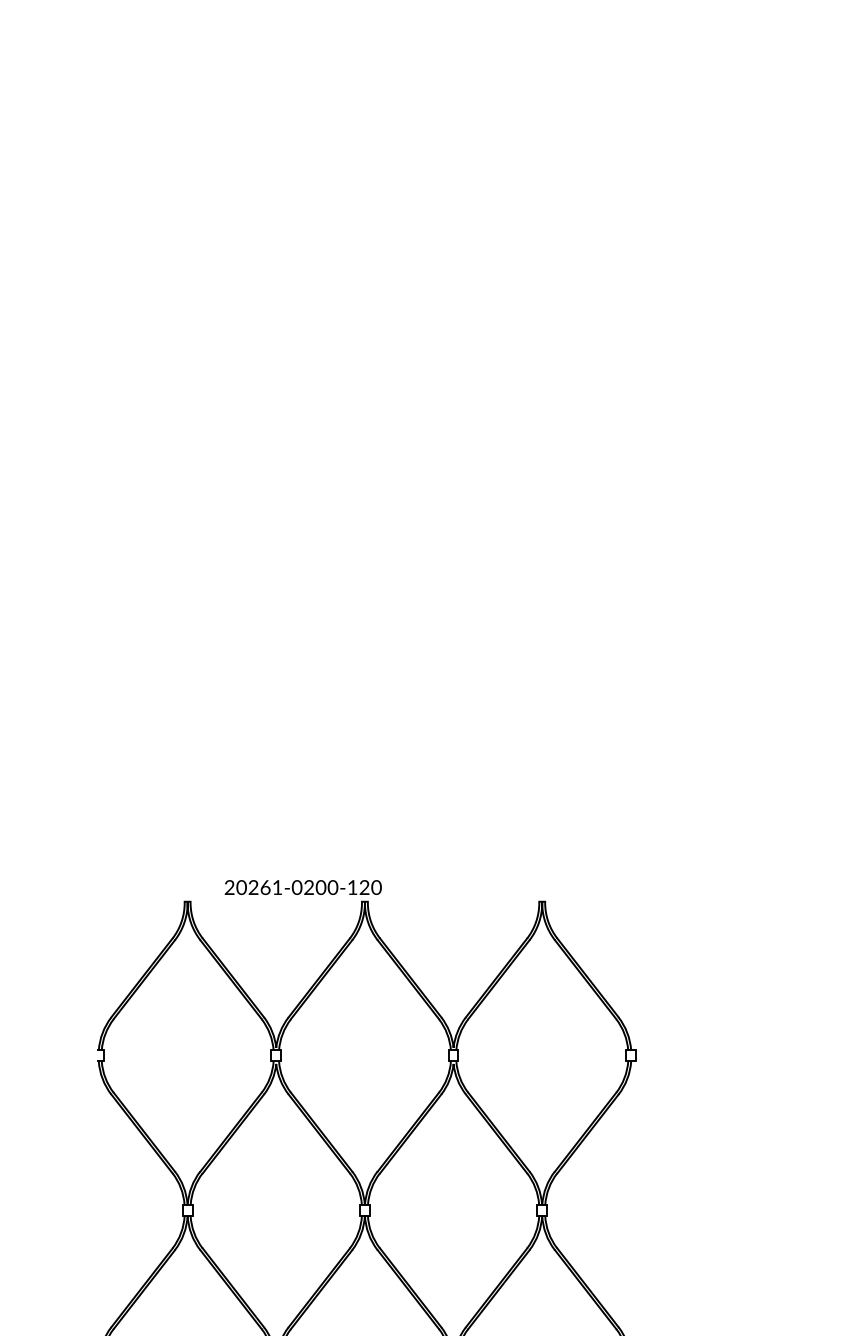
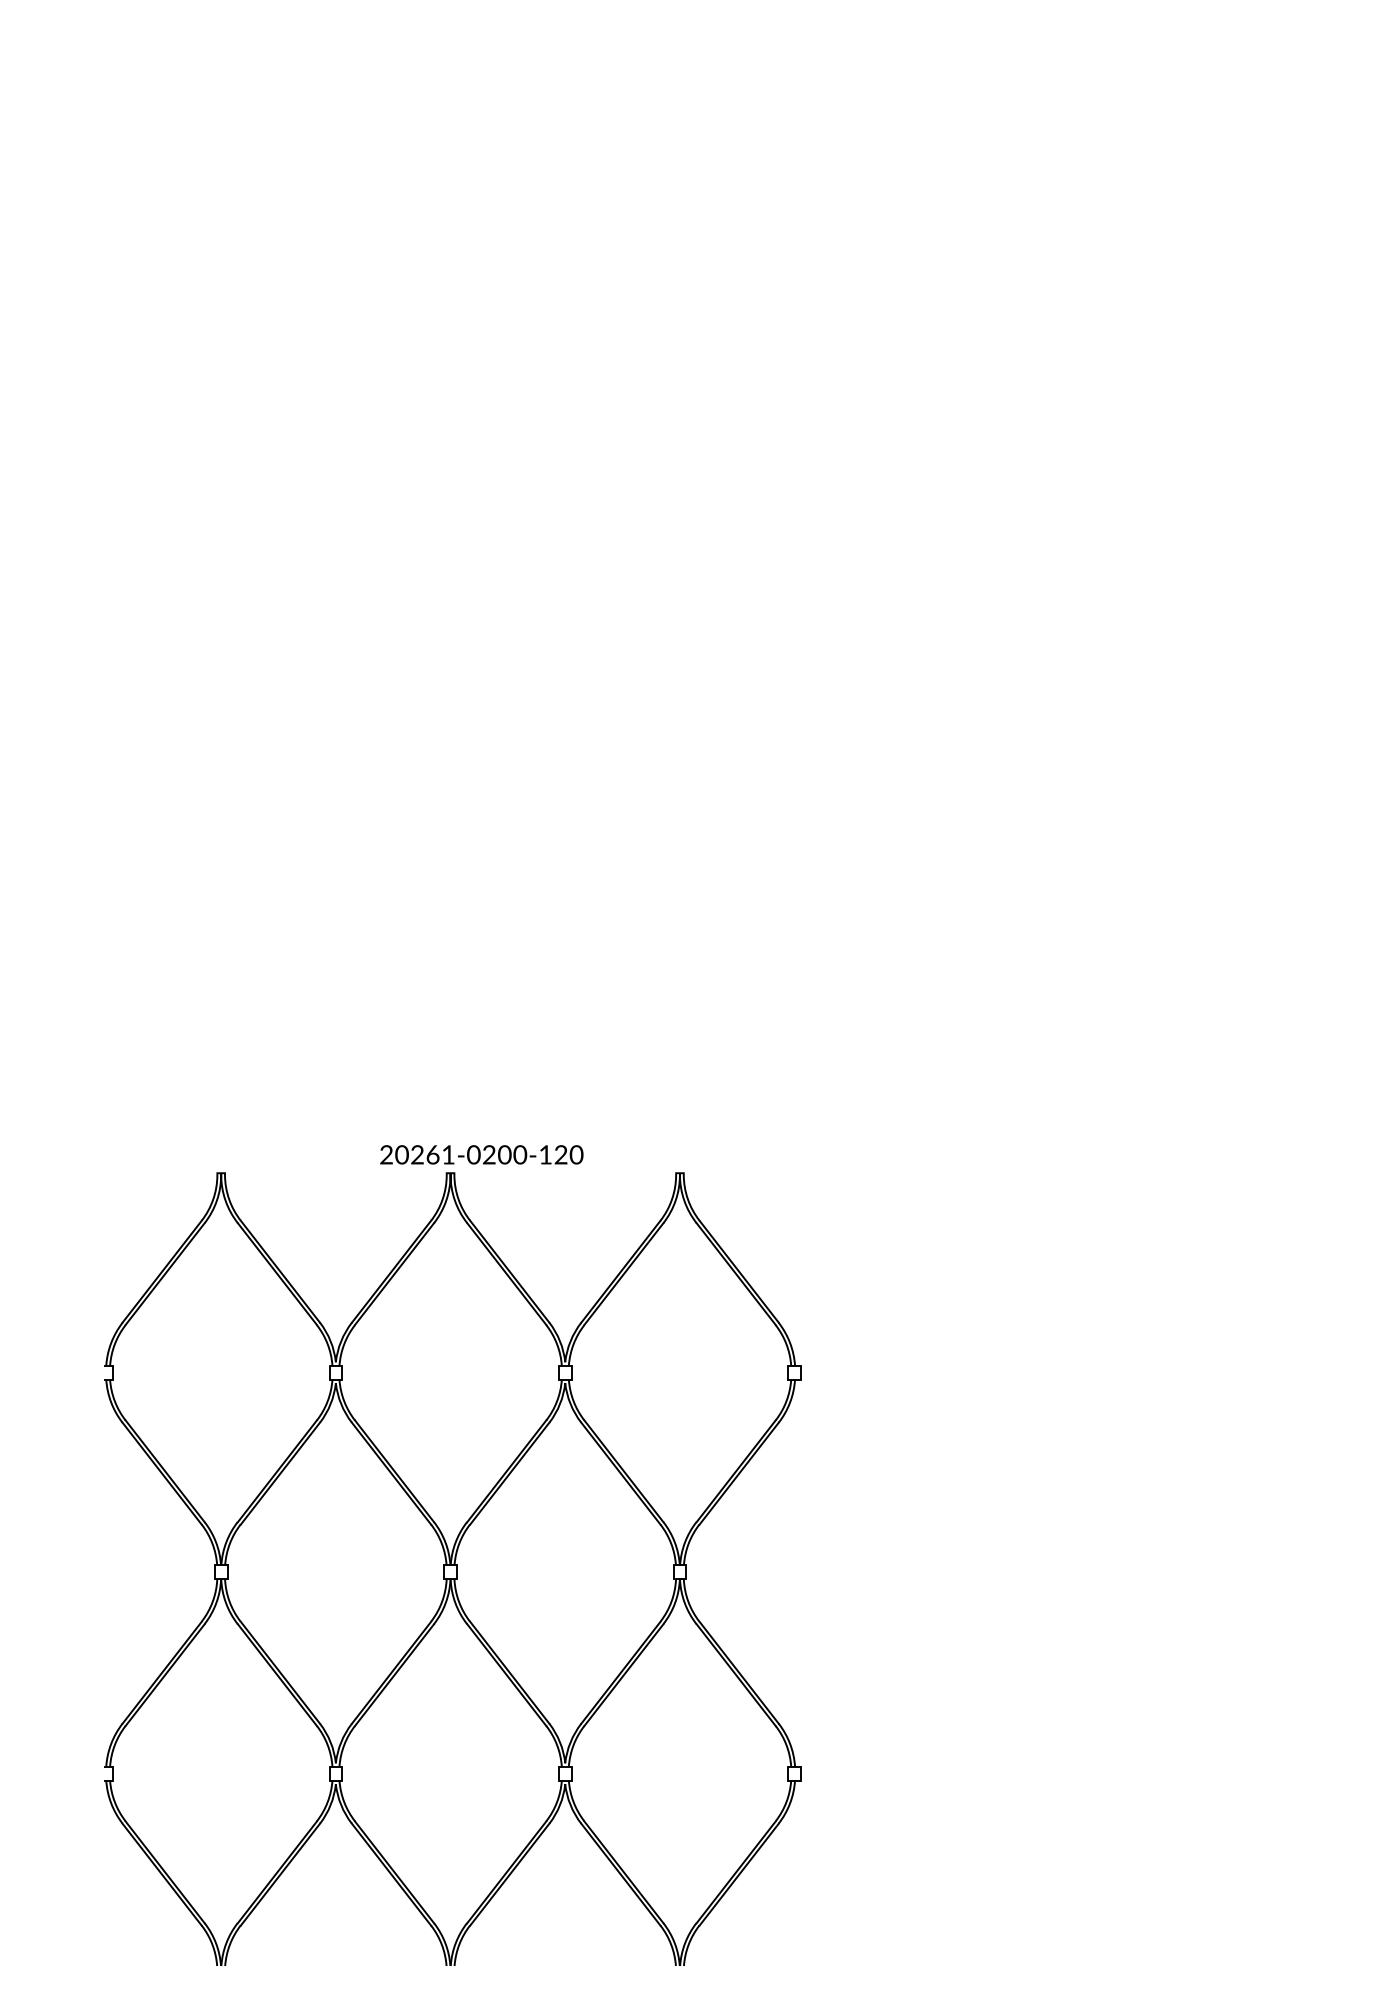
text: (303, 887) -> (481, 1154), moved

